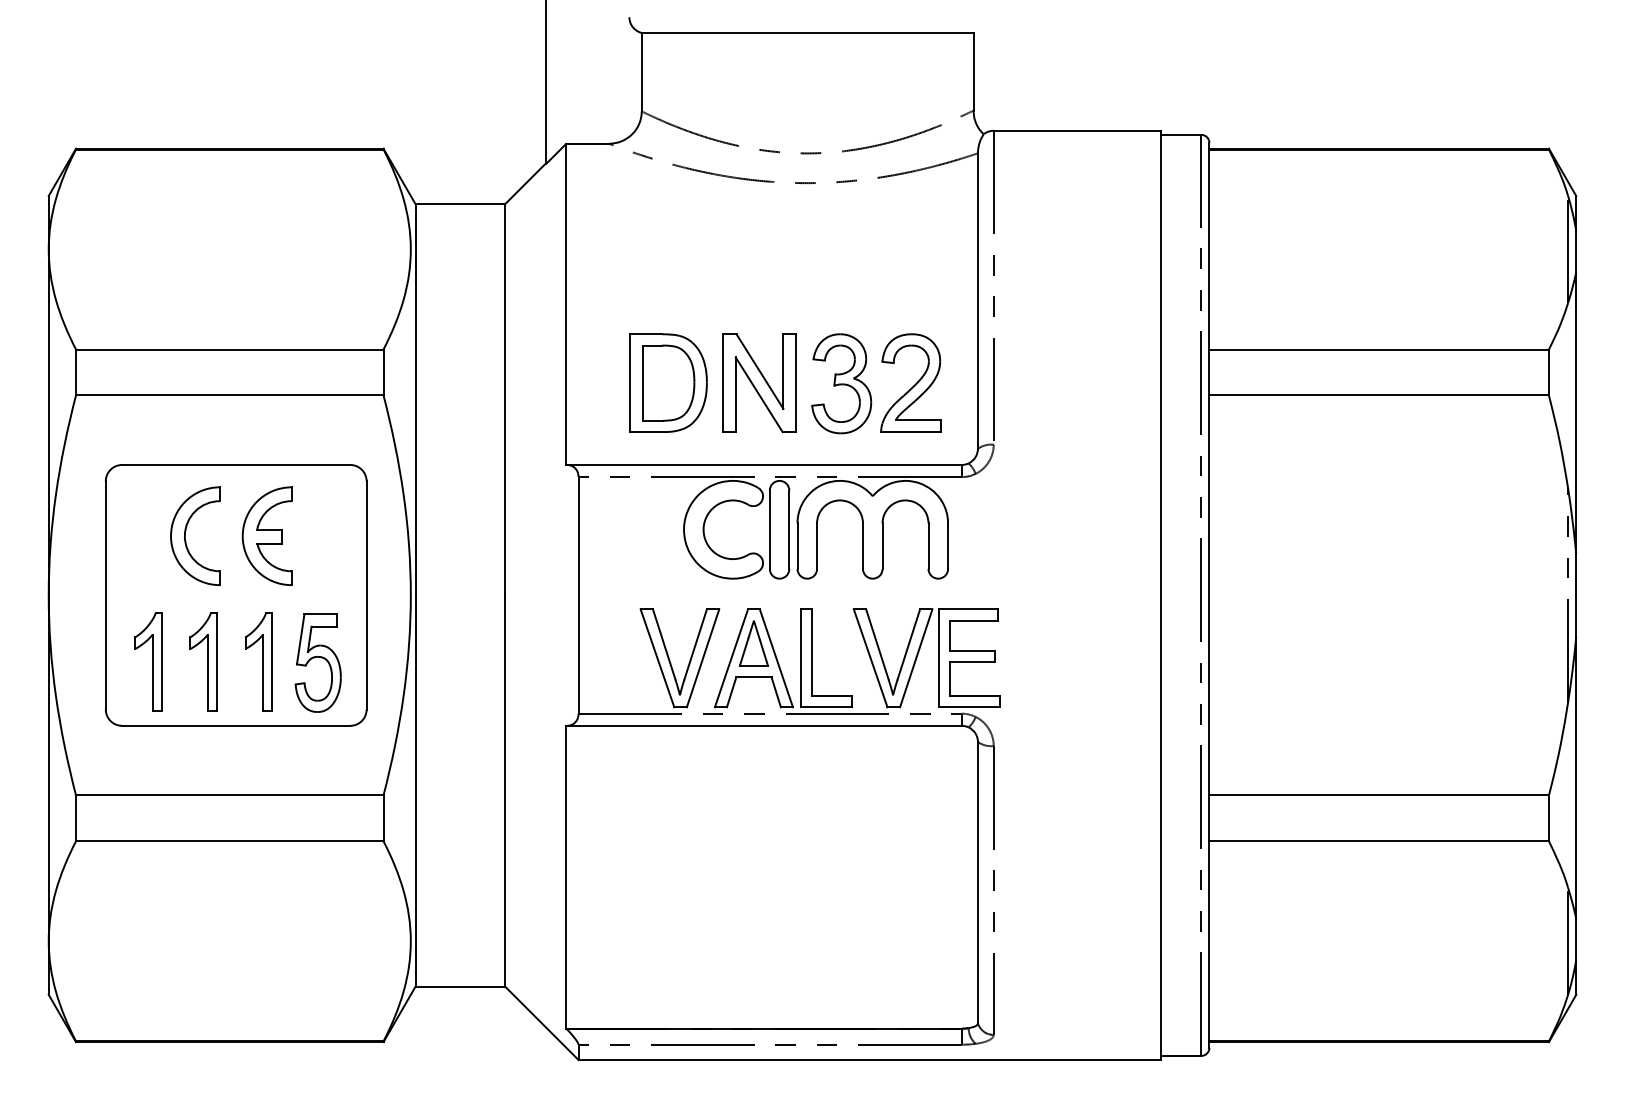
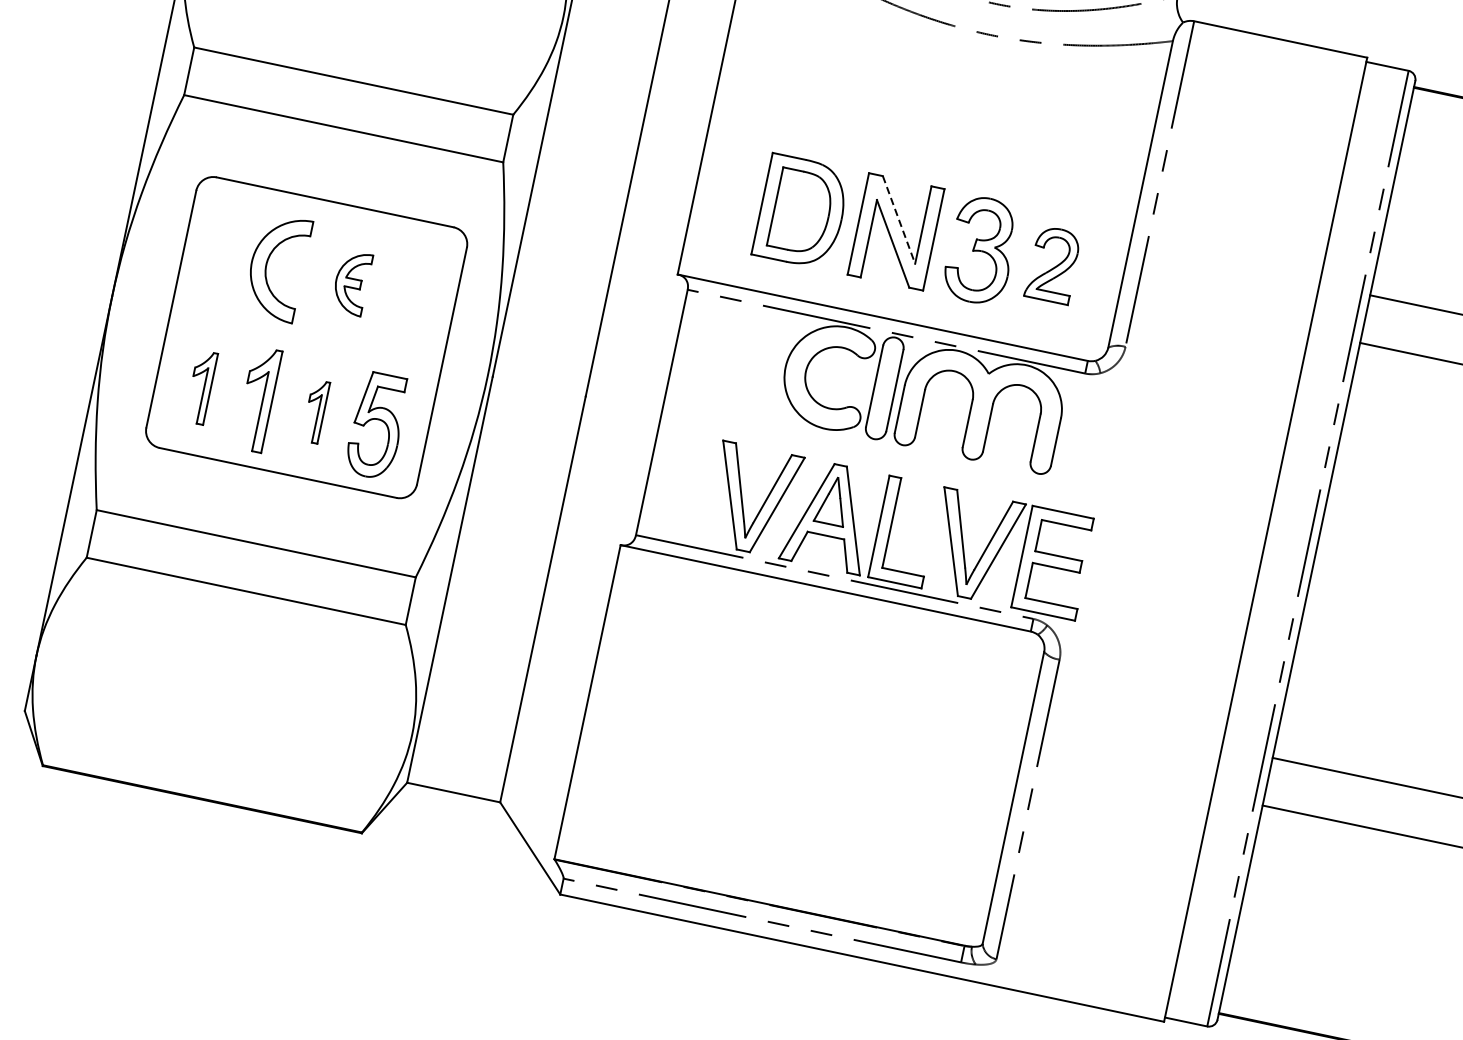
line: (760, 372) -> (899, 221), solid -> dashed
part: (910, 382) -> (1052, 264), size x0.7
part: (266, 535) -> (351, 282), size x0.6
part: (148, 661) -> (201, 387), size x0.7
part: (258, 661) -> (315, 411), size x0.6

